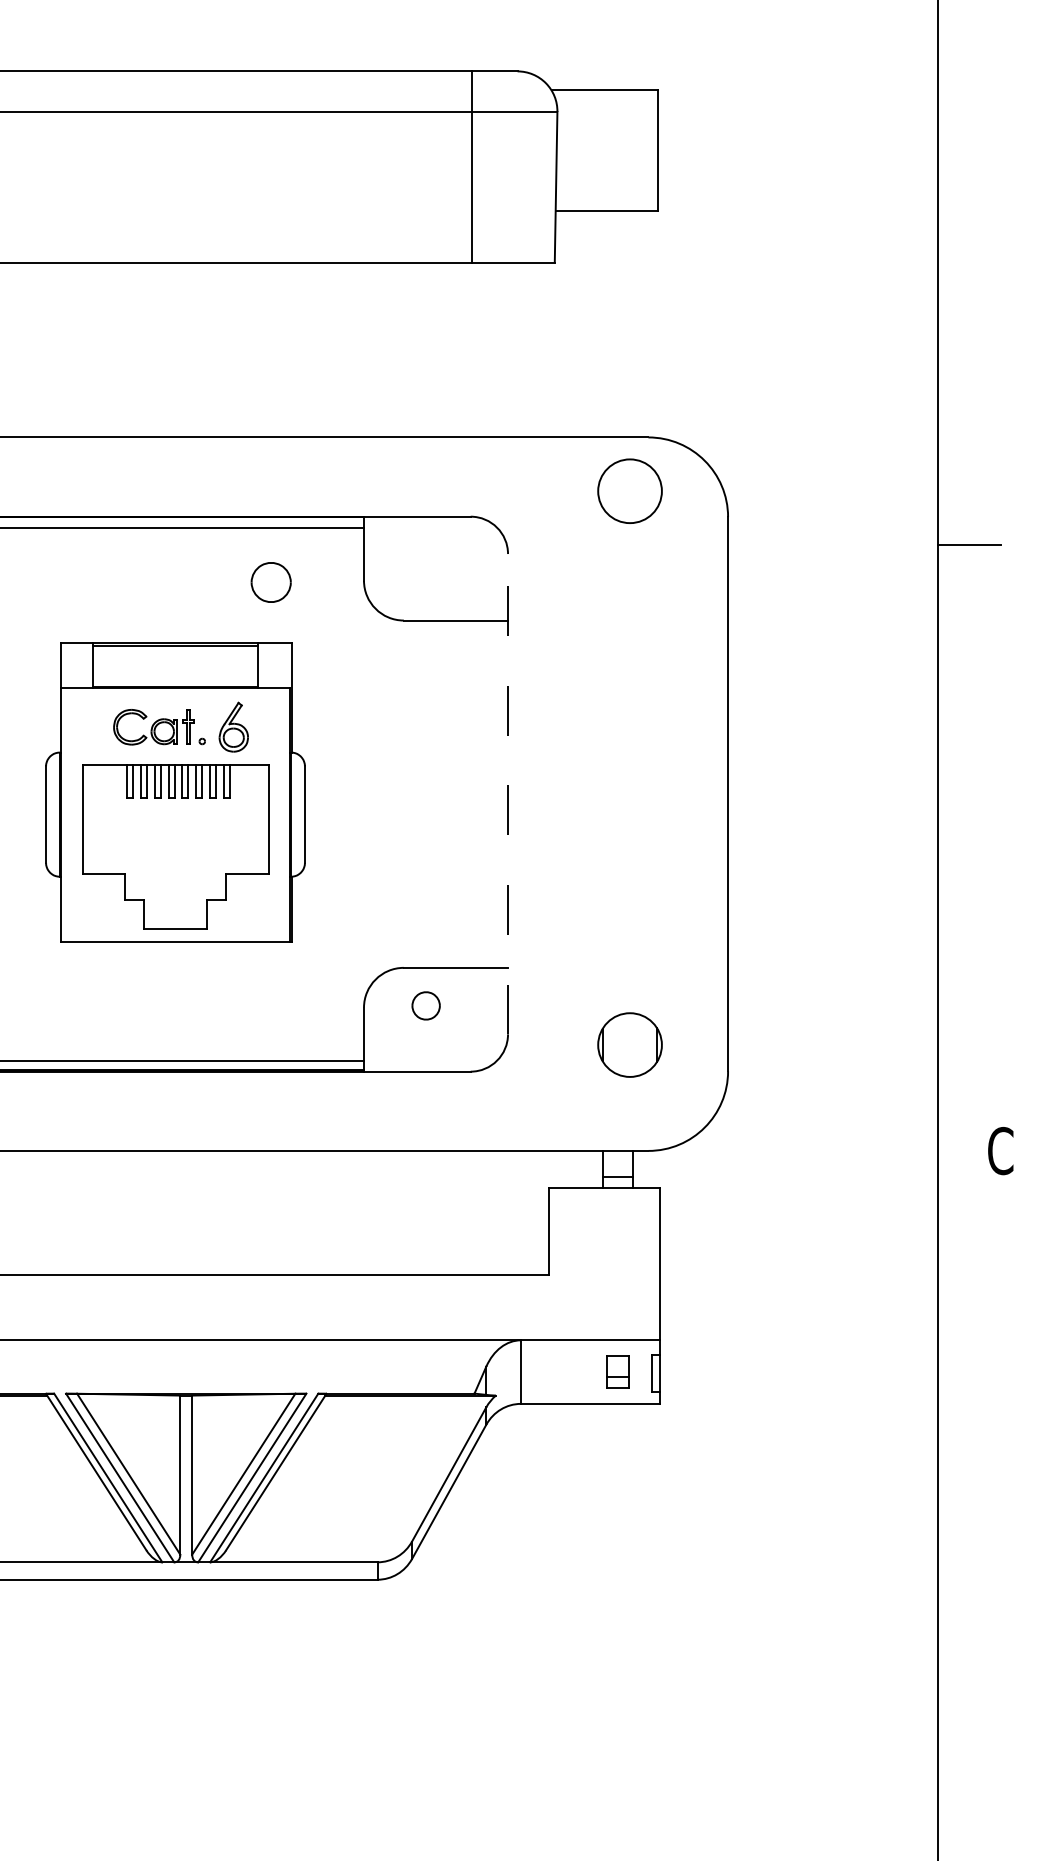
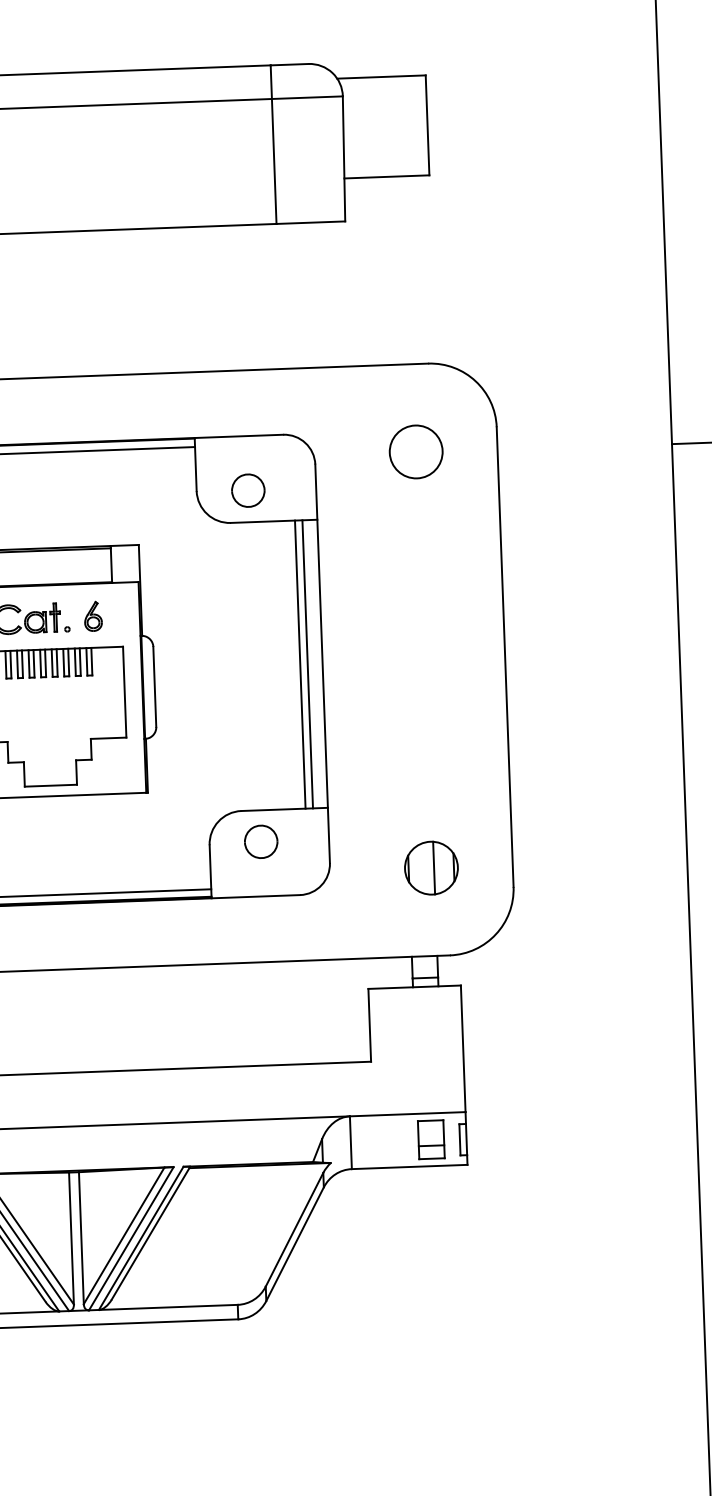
circle: (629, 490) -> (415, 451), moved
part: (270, 582) -> (247, 490), moved
part: (234, 726) -> (93, 615), size x0.71
line: (481, 793) -> (300, 664), added
line: (490, 793) -> (308, 663), added
line: (508, 793) -> (322, 663), dashed -> solid
part: (425, 1005) -> (260, 841), size x1.43
line: (633, 1044) -> (434, 867), added
part: (617, 1371) -> (430, 1139), size x1.43

